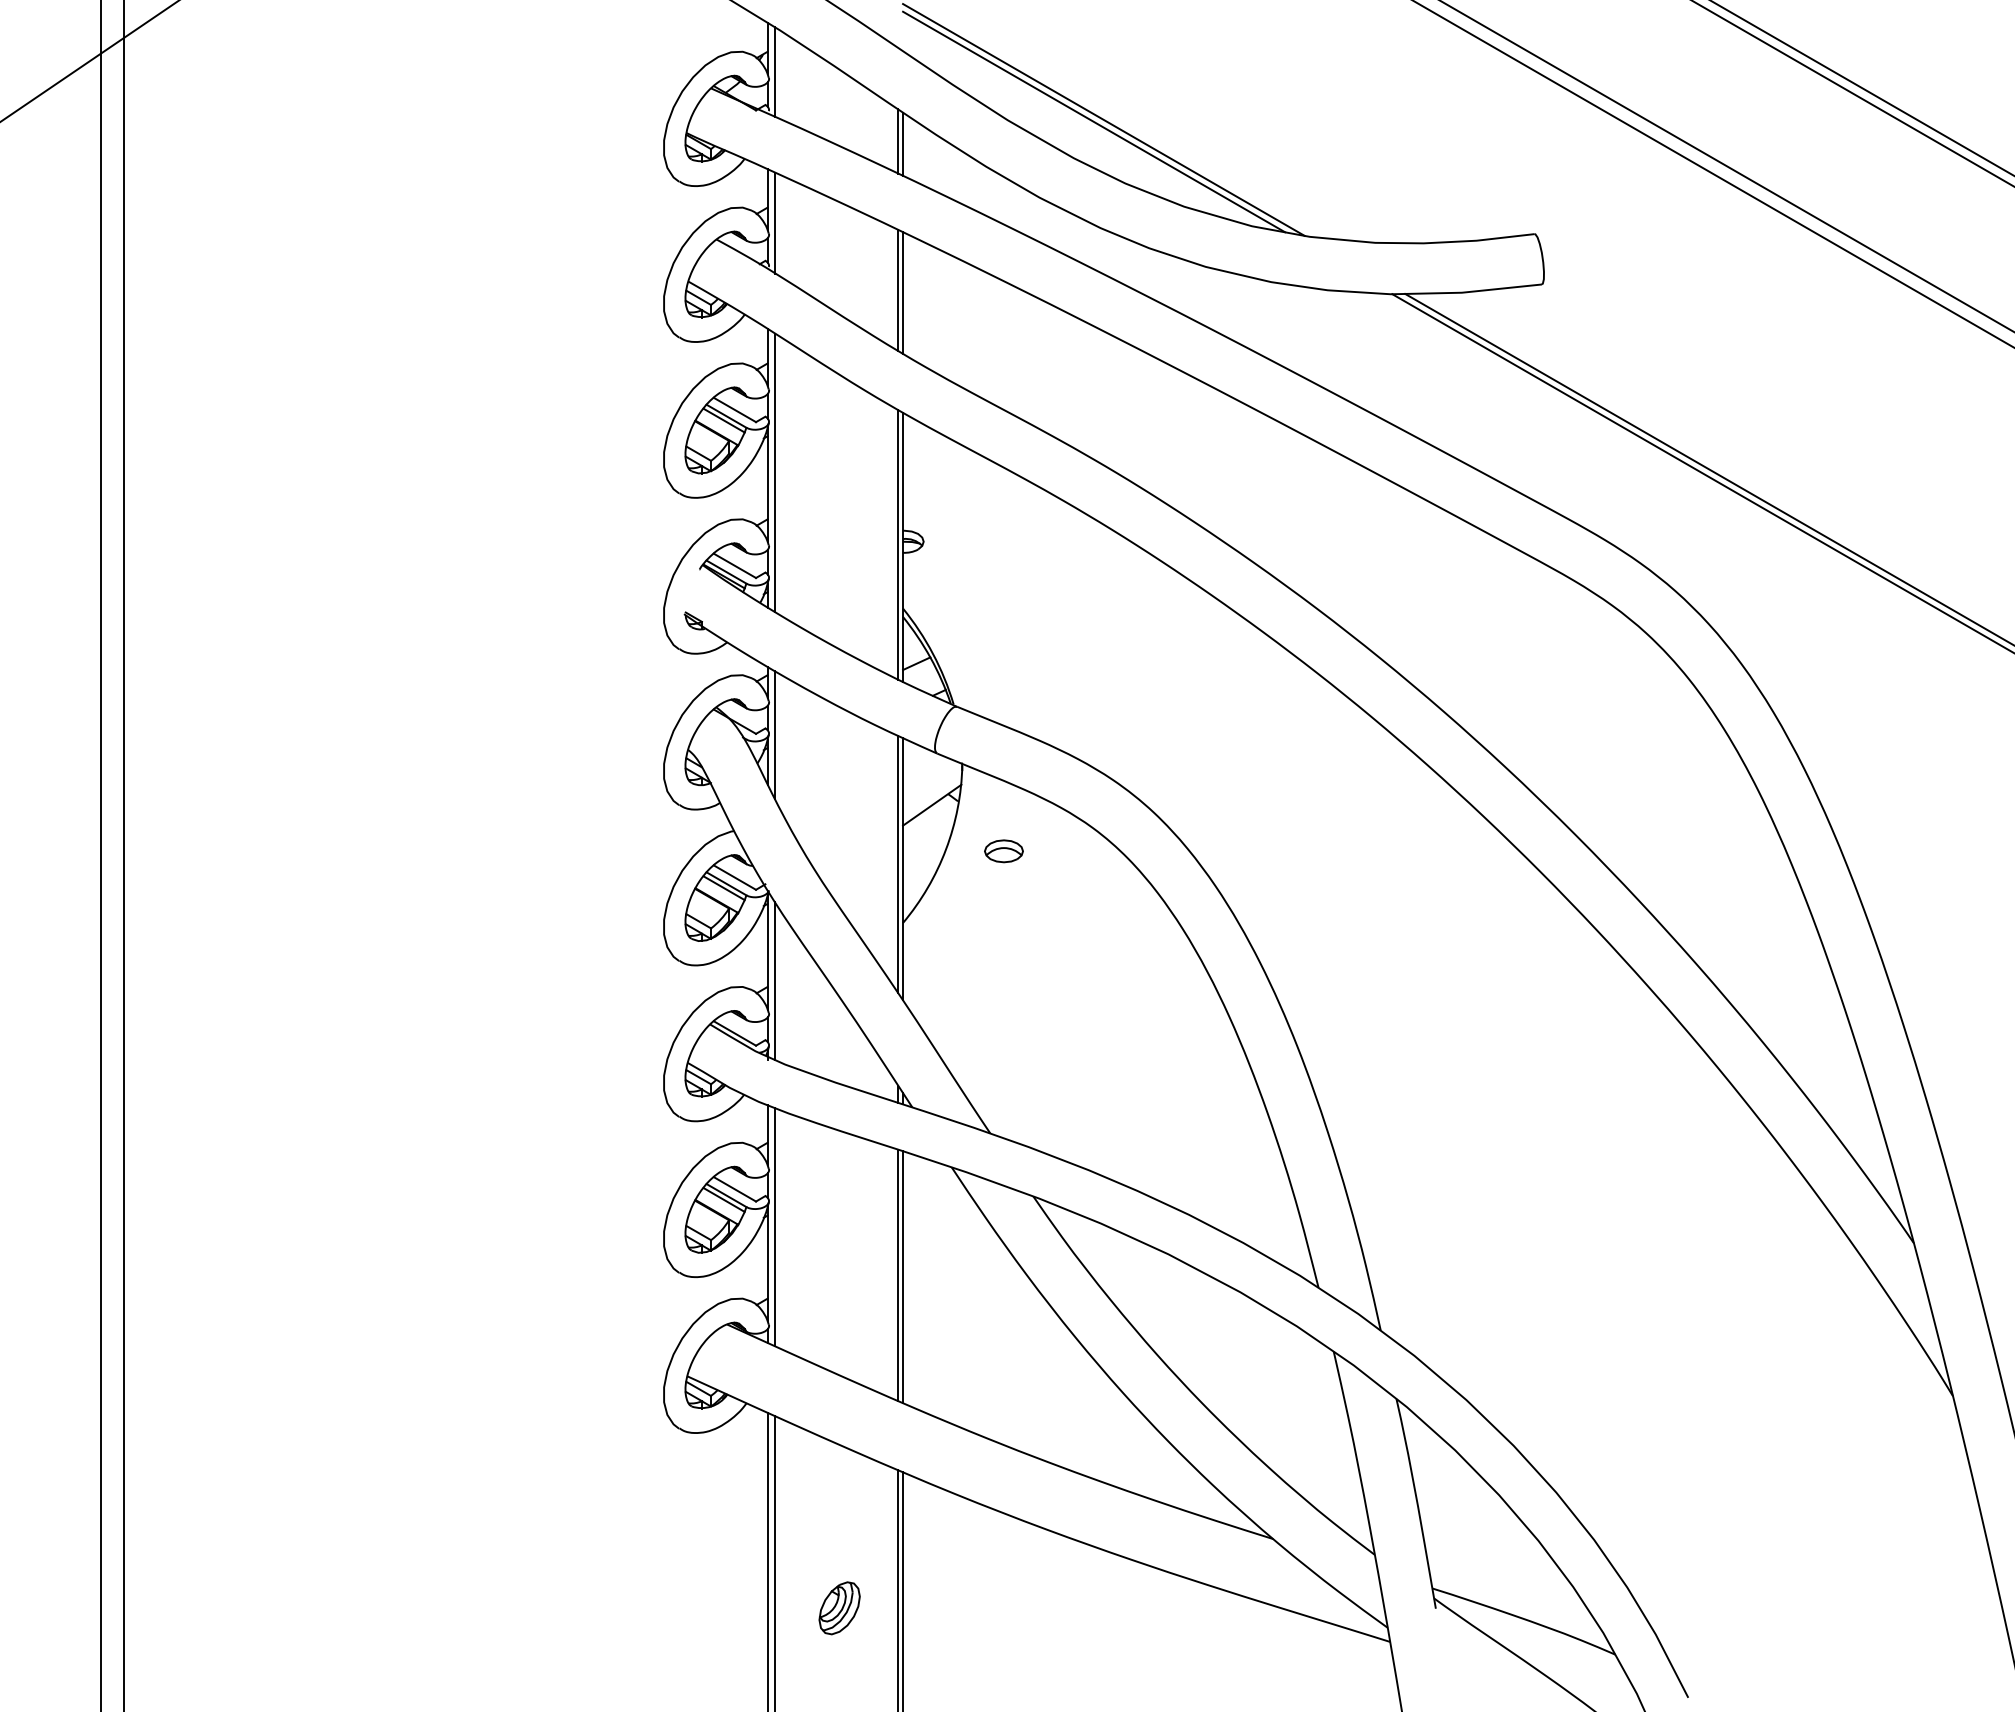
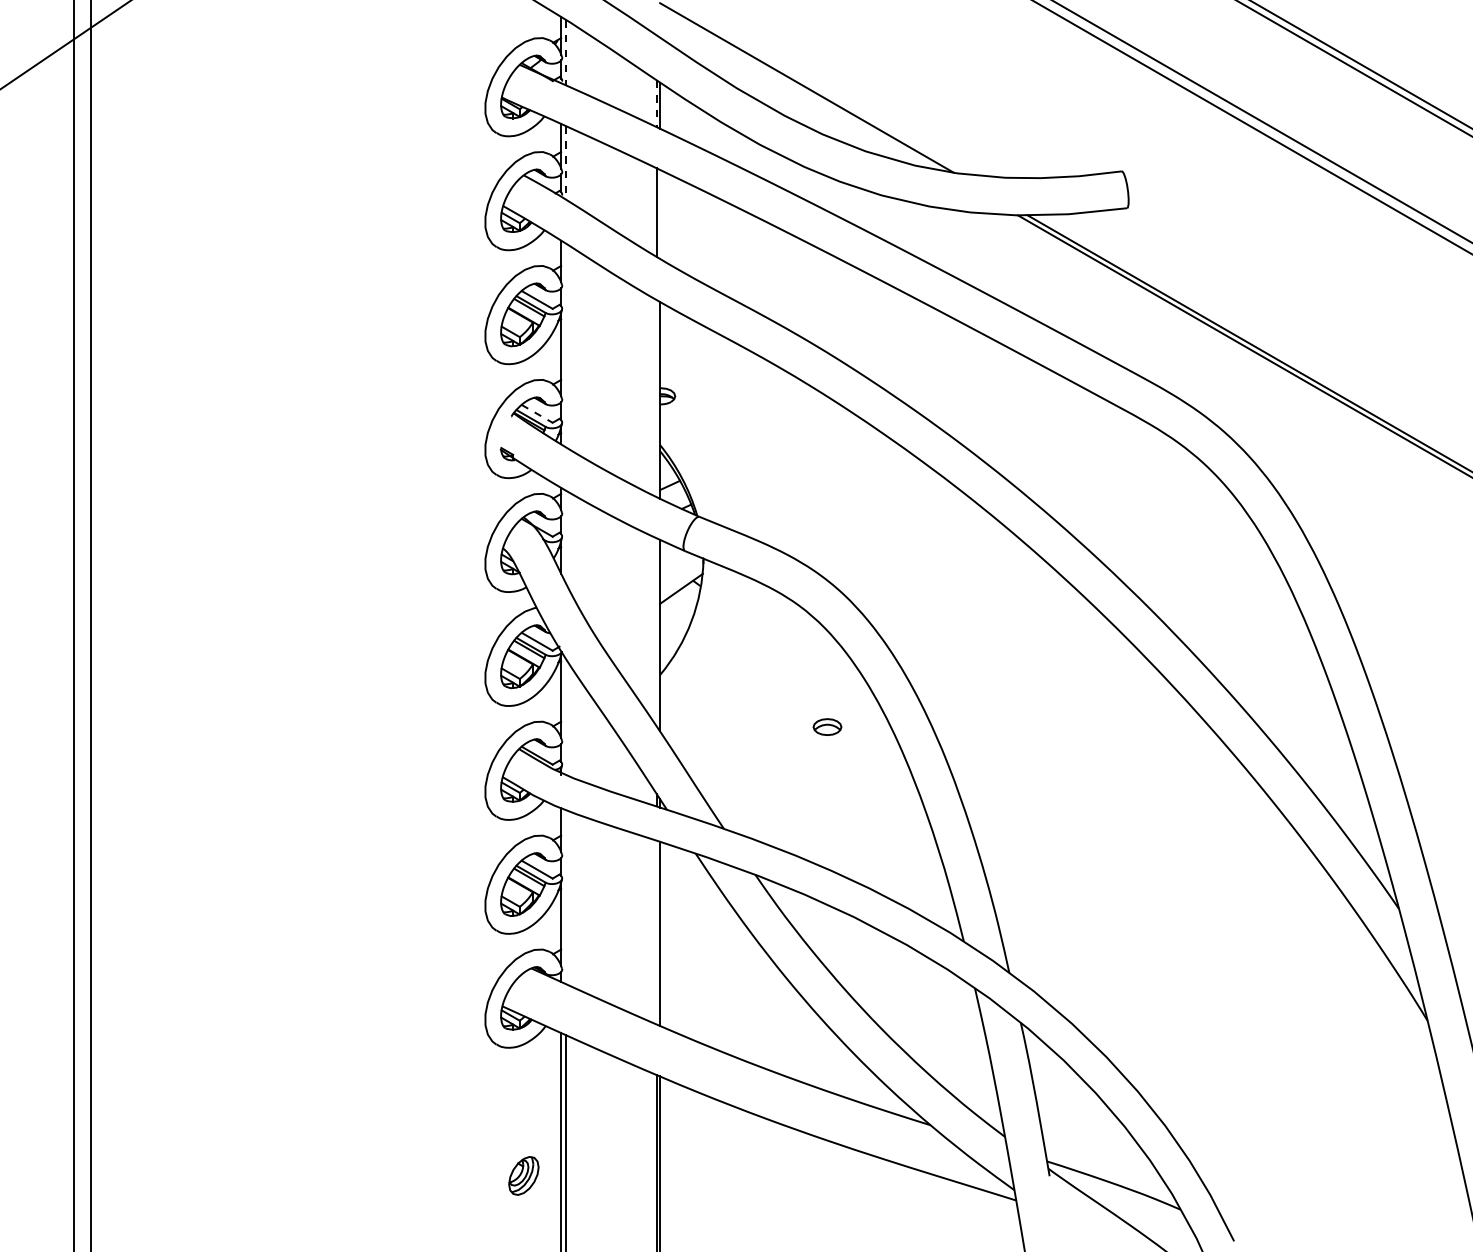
line: (774, 71) -> (566, 52), solid -> dashed
line: (1094, 121) -> (800, 89), removed
line: (898, 141) -> (656, 103), solid -> dashed
line: (774, 223) -> (566, 163), solid -> dashed
line: (903, 292) -> (660, 214), removed
line: (774, 472) -> (566, 345), removed
line: (898, 544) -> (656, 398), removed
line: (735, 566) -> (537, 414), solid -> dashed
line: (774, 735) -> (566, 537), removed
part: (1003, 851) -> (827, 727), moved
line: (898, 863) -> (656, 631), removed
line: (774, 980) -> (566, 717), removed
line: (774, 1227) -> (566, 897), removed
line: (898, 1275) -> (656, 932), removed
part: (839, 1608) -> (523, 1176), moved

